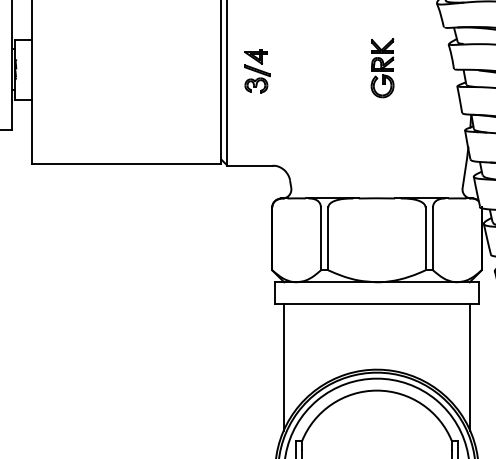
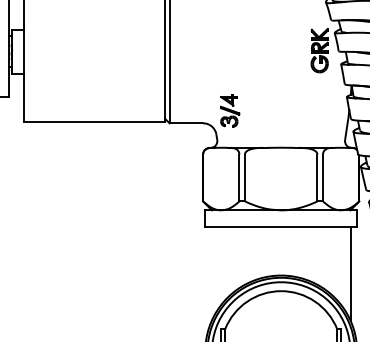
part: (382, 68) -> (319, 50), moved
part: (257, 71) -> (230, 111), moved
line: (283, 367) -> (211, 273), removed

